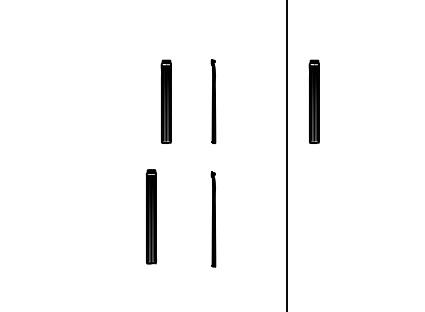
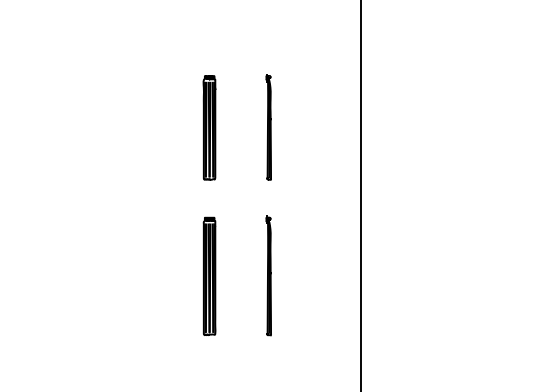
part: (313, 101) -> (394, 127), removed
part: (151, 216) -> (209, 275), moved

